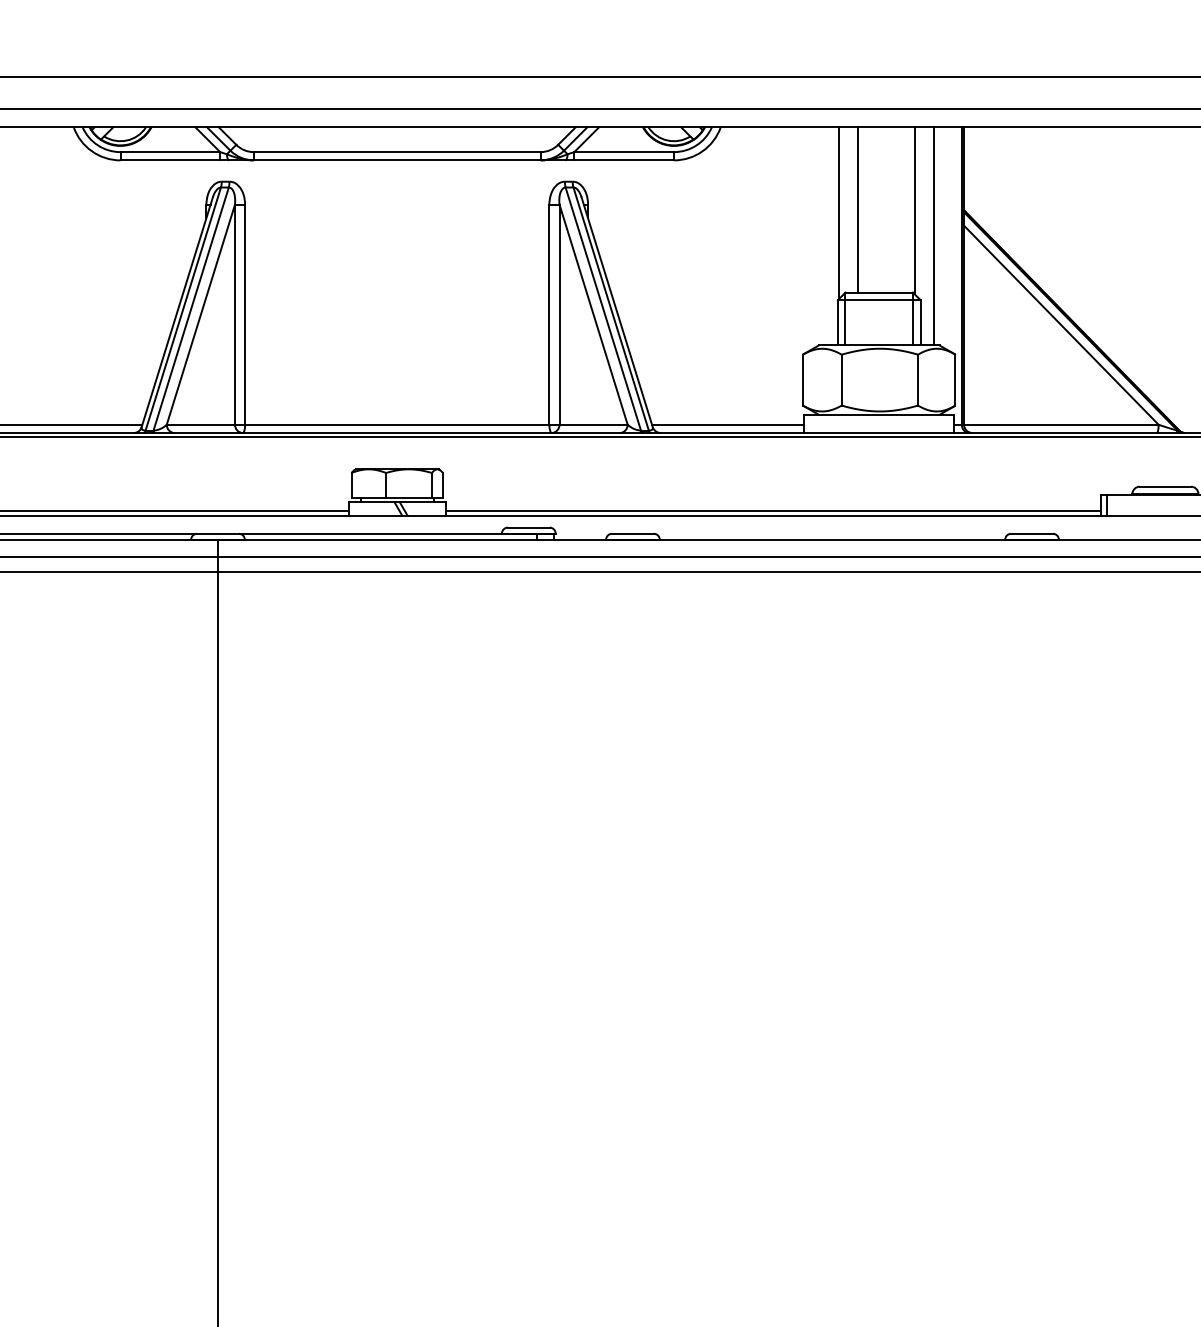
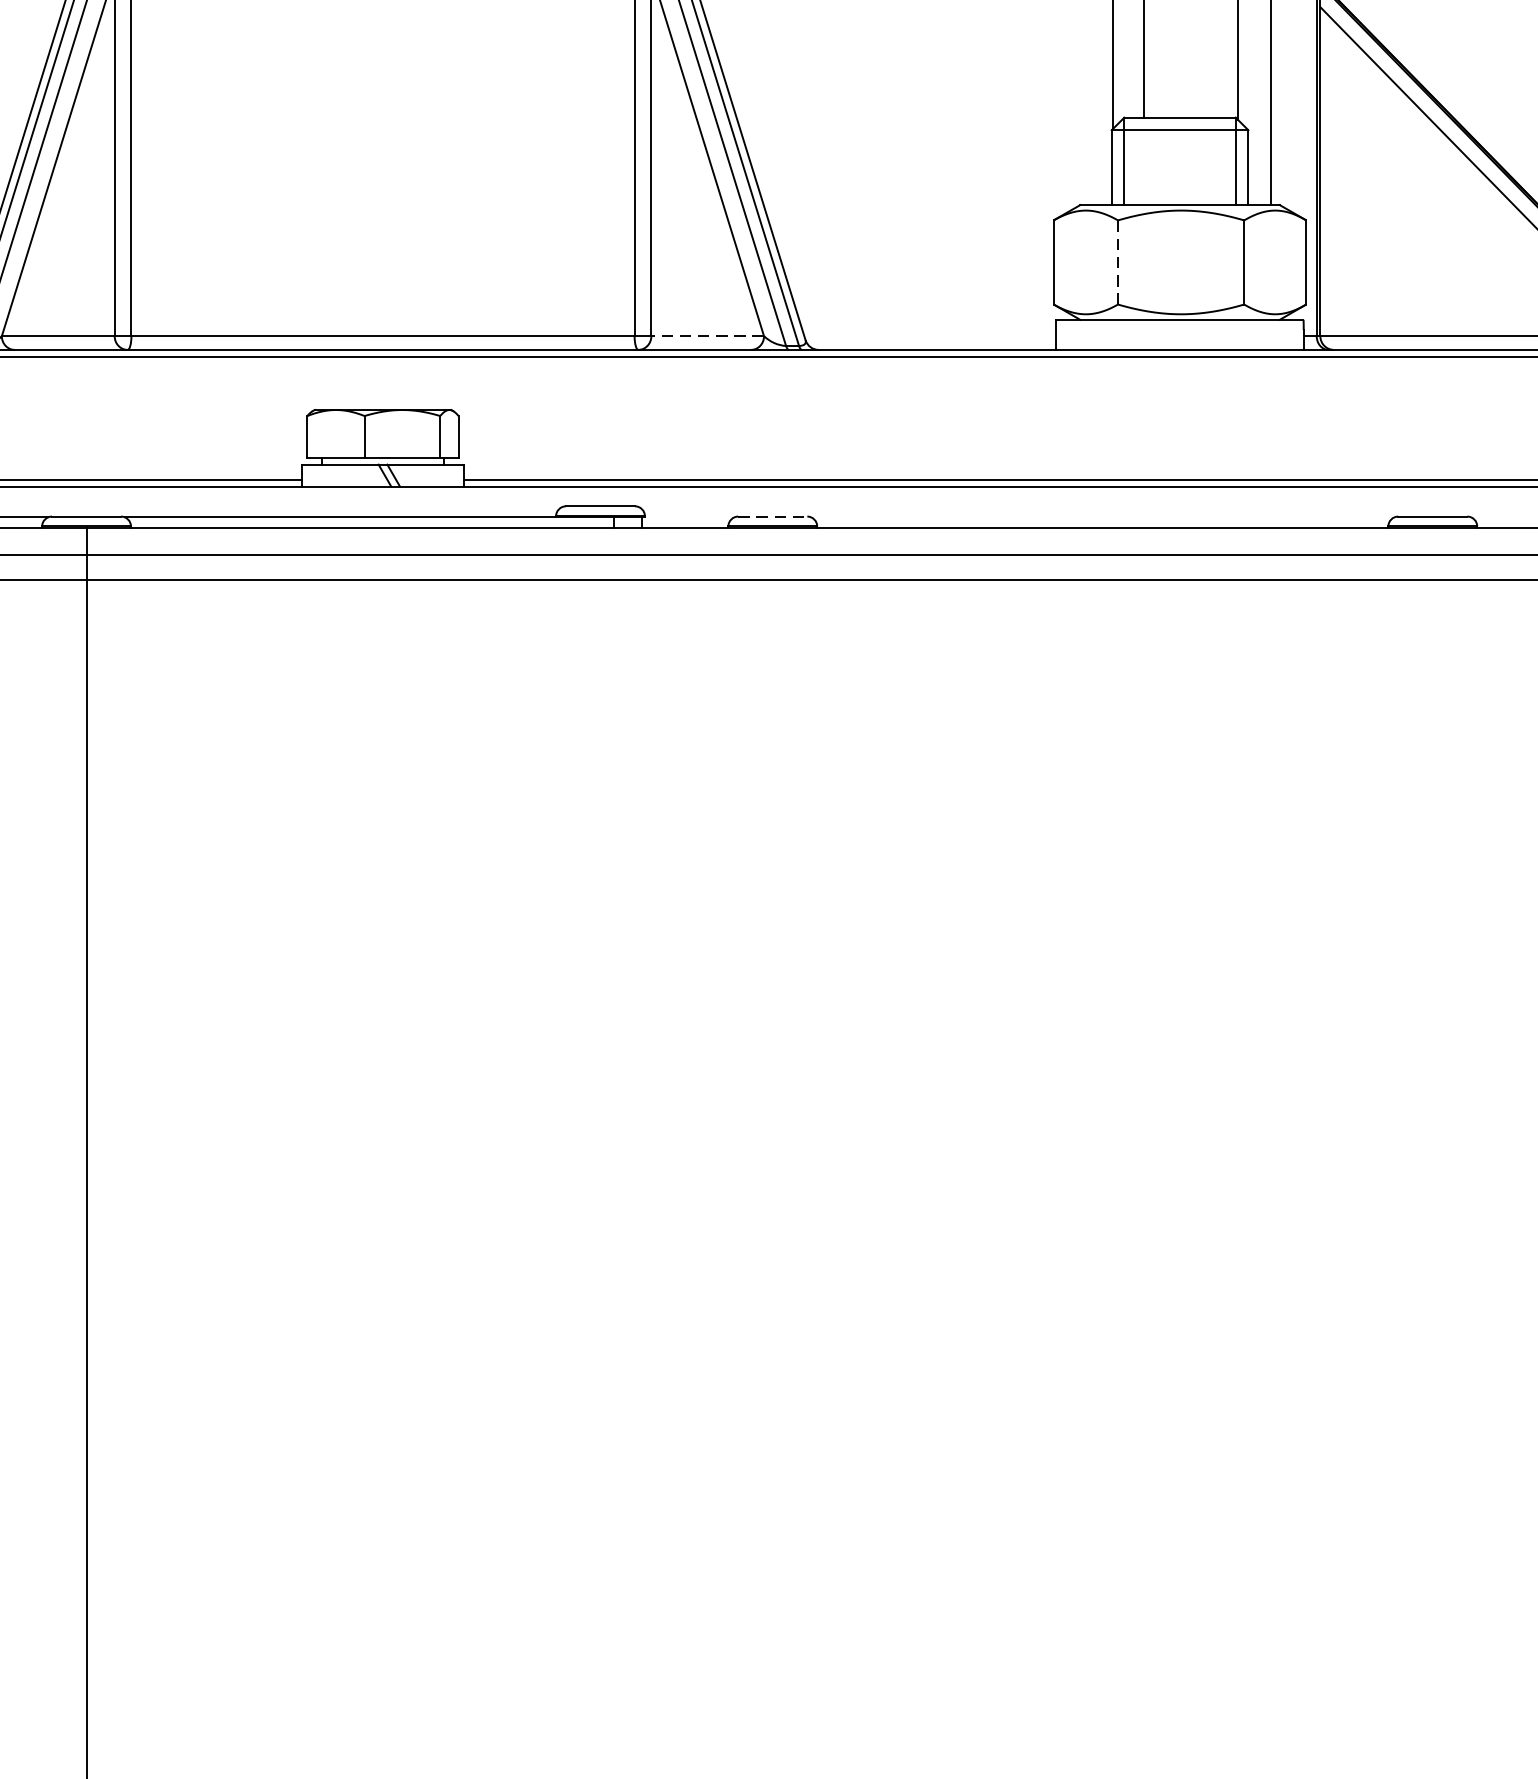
line: (841, 380) -> (1117, 263), solid -> dashed
line: (593, 424) -> (707, 335), solid -> dashed
line: (728, 424) -> (930, 335), removed
line: (632, 533) -> (772, 516), solid -> dashed

